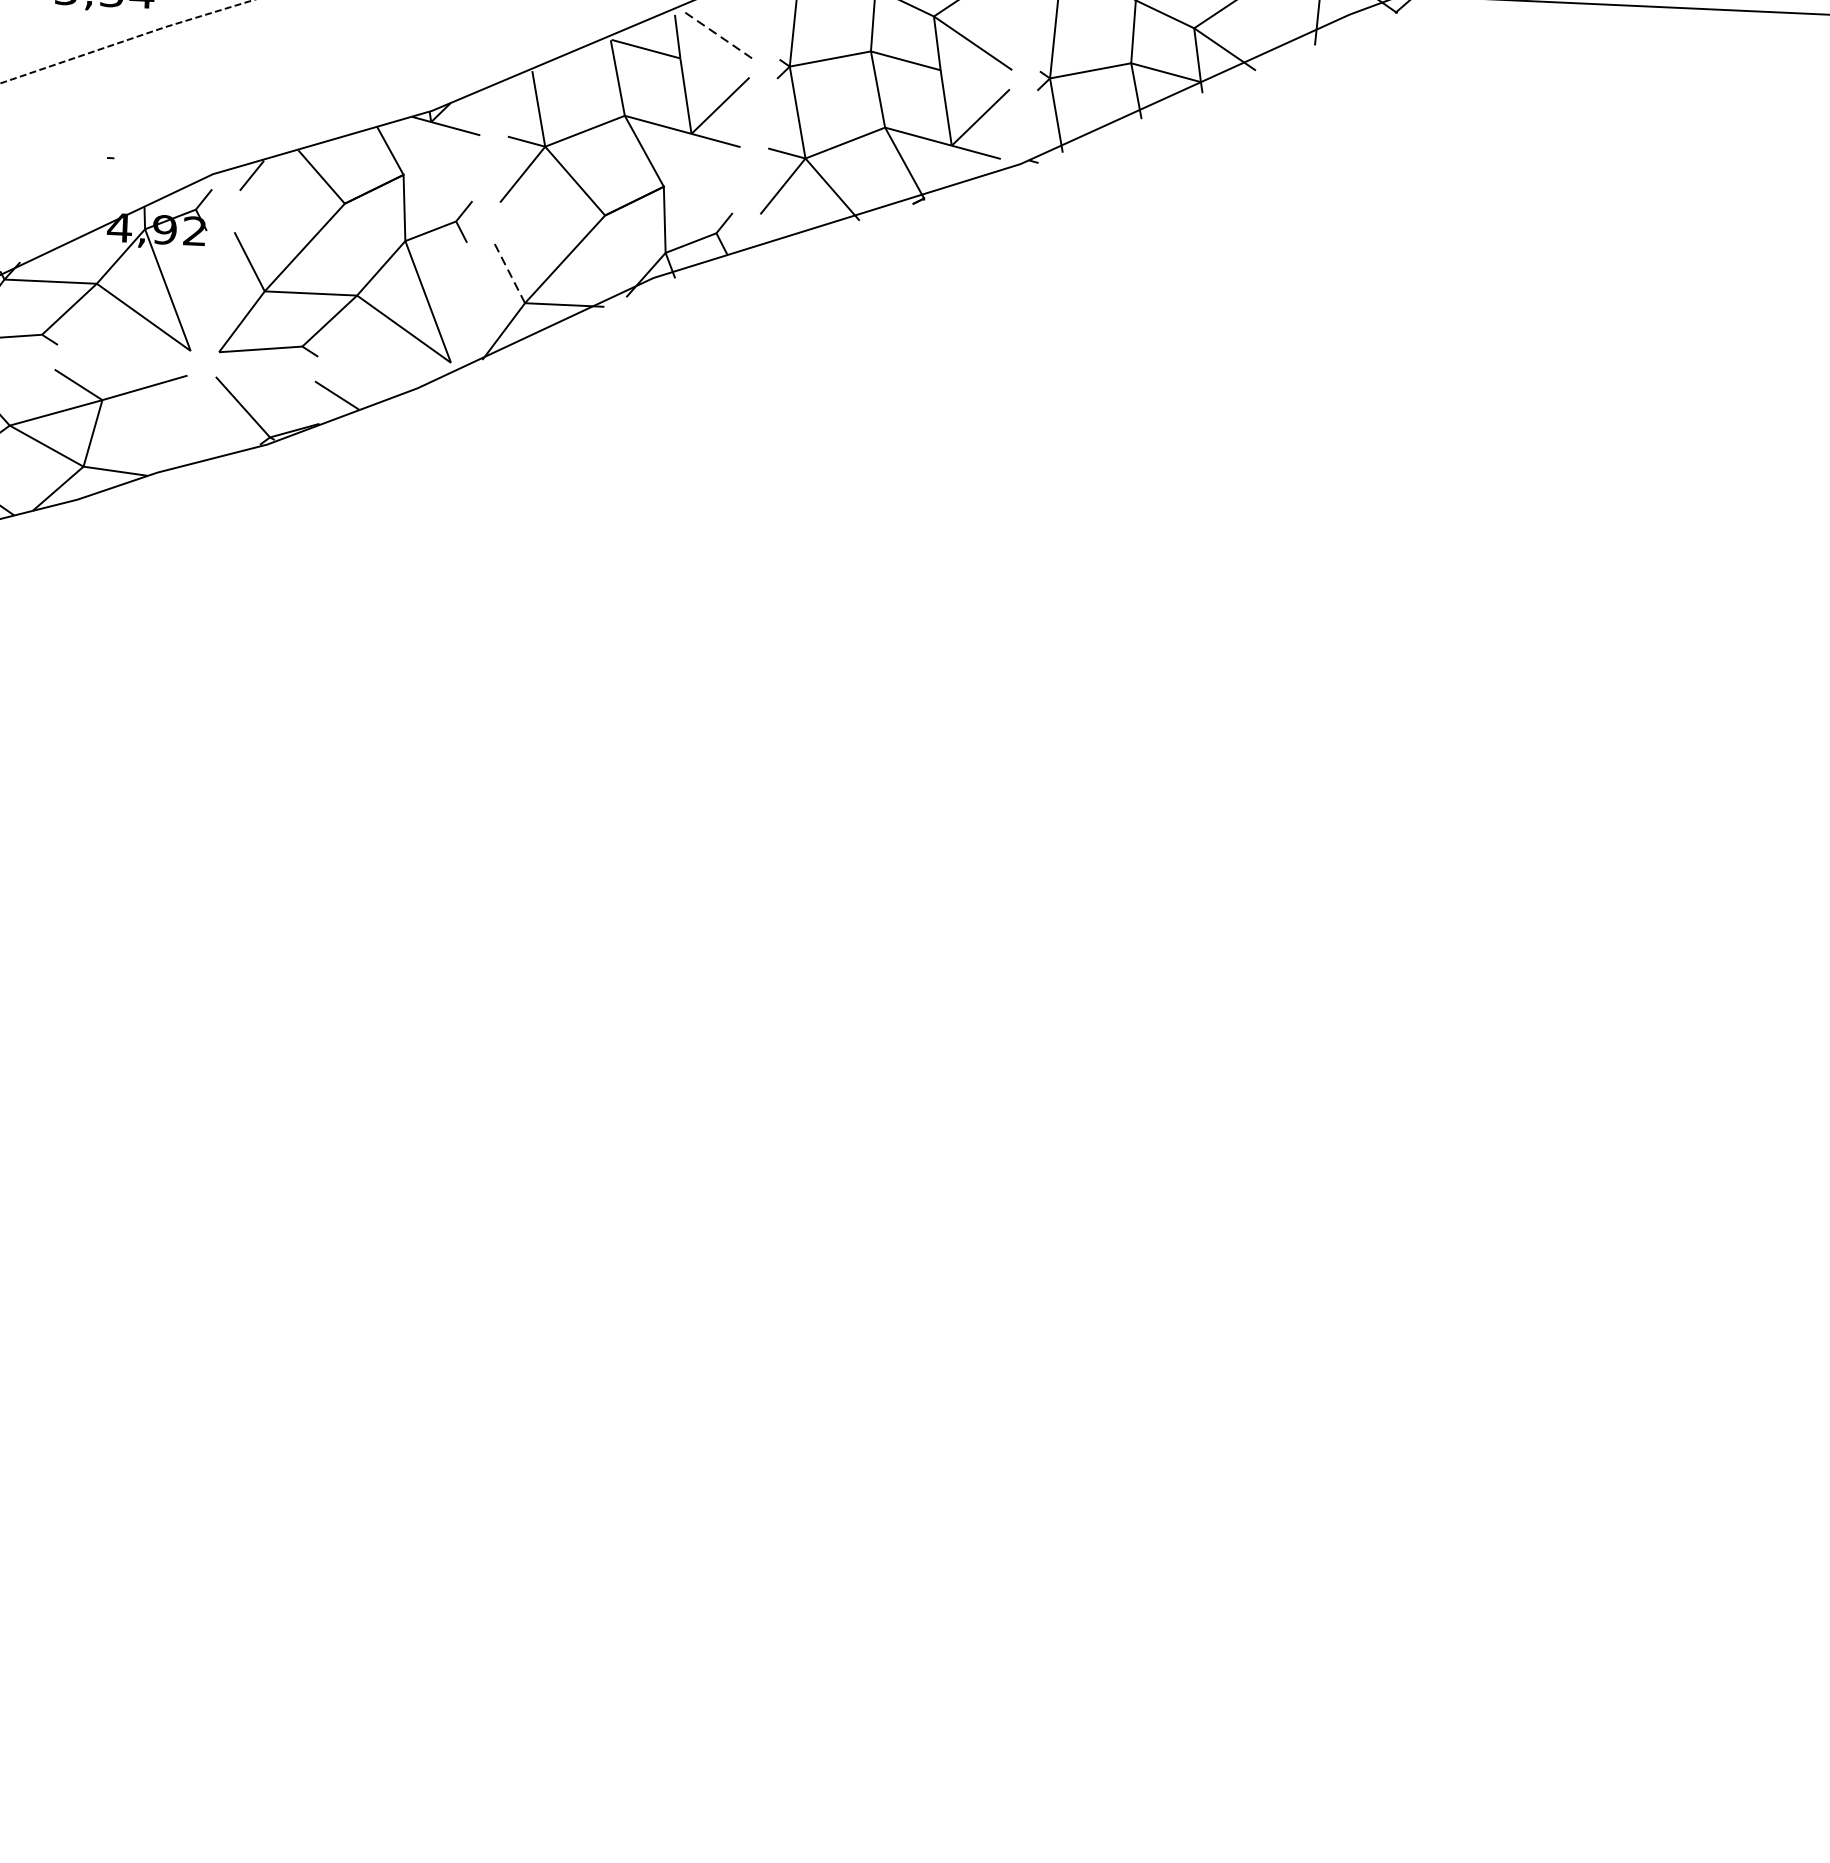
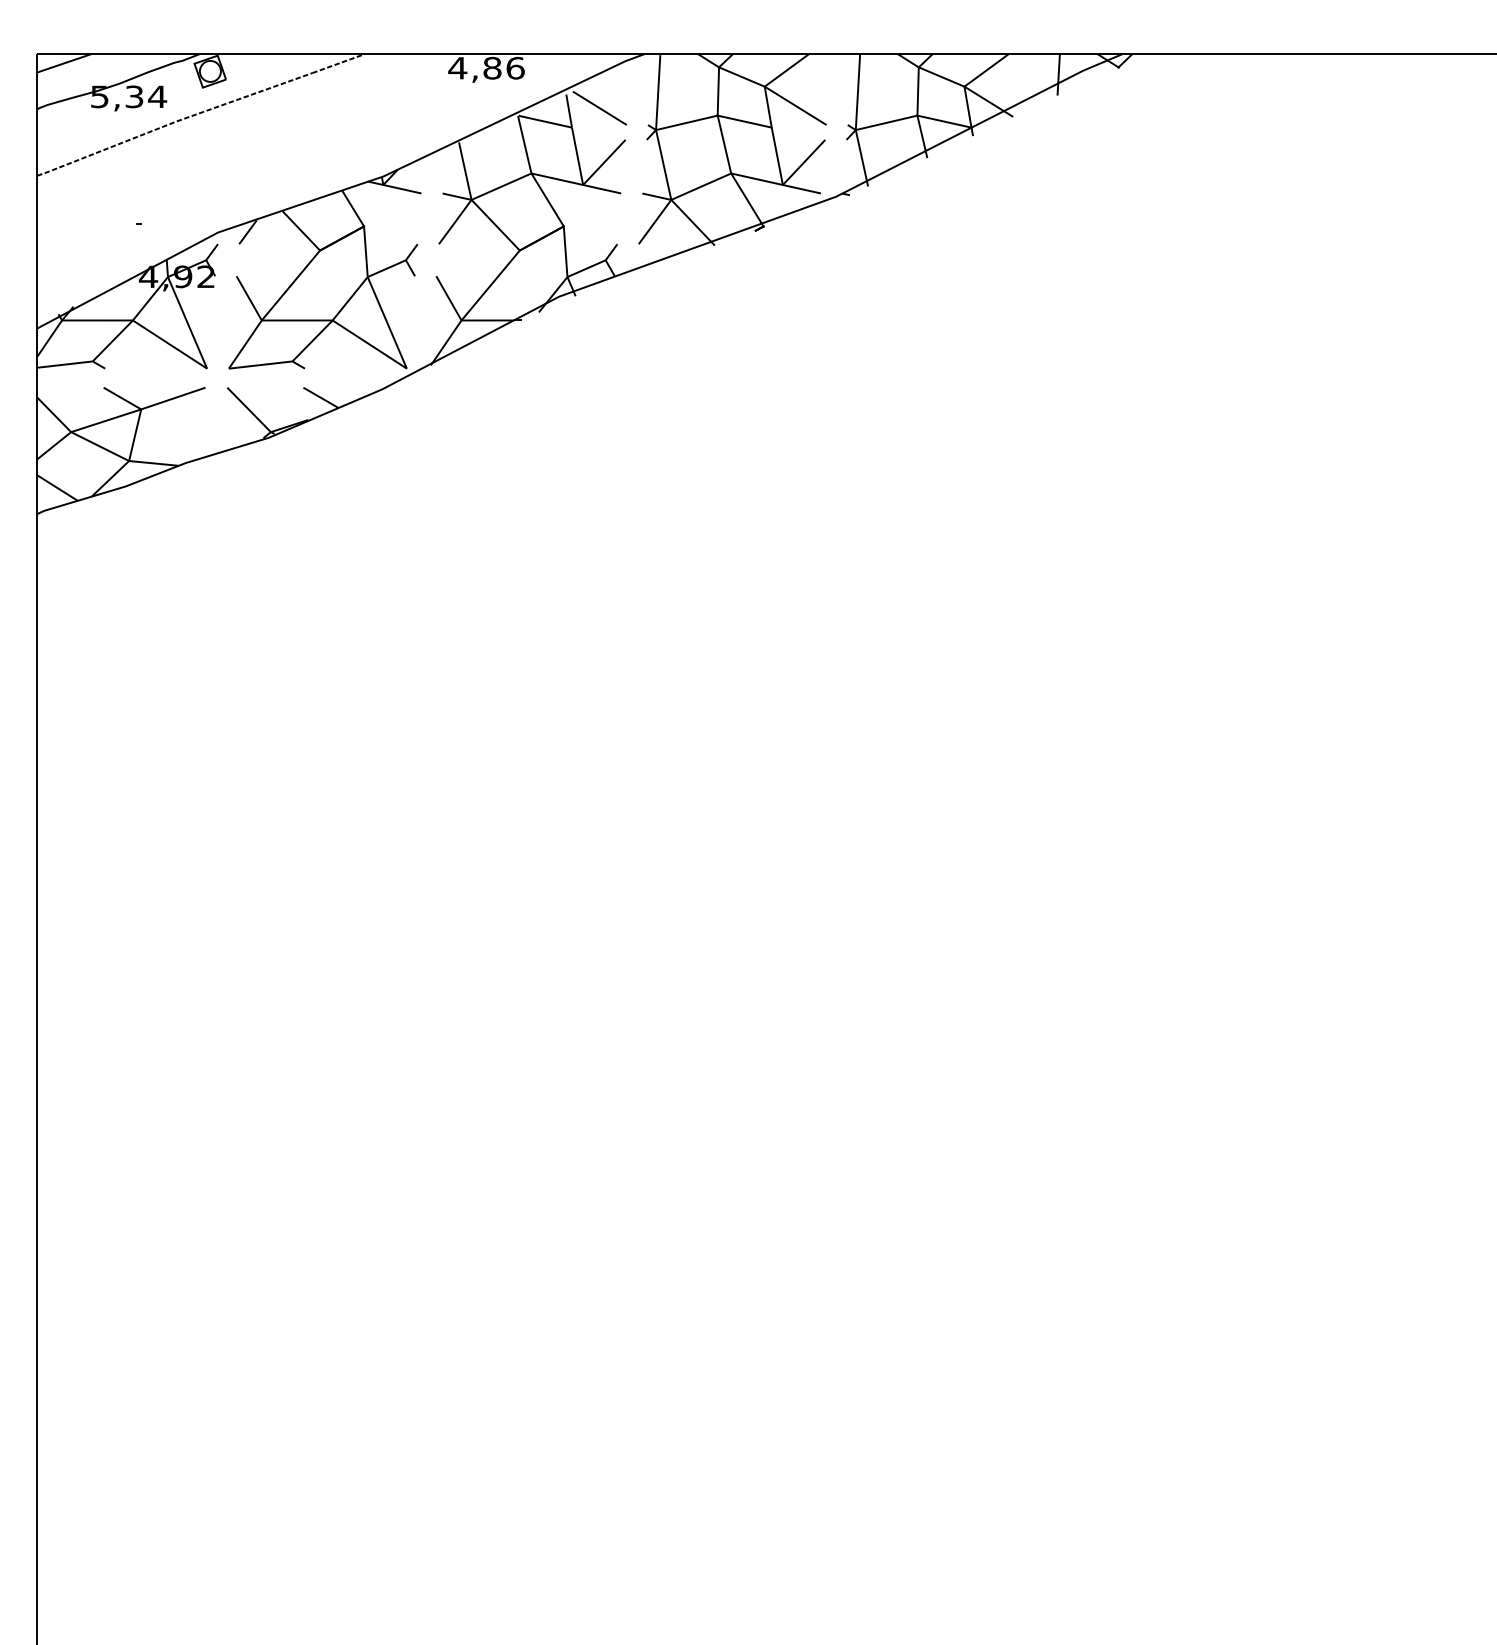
line: (717, 35) -> (599, 108), dashed -> solid
line: (510, 273) -> (449, 298), dashed -> solid

